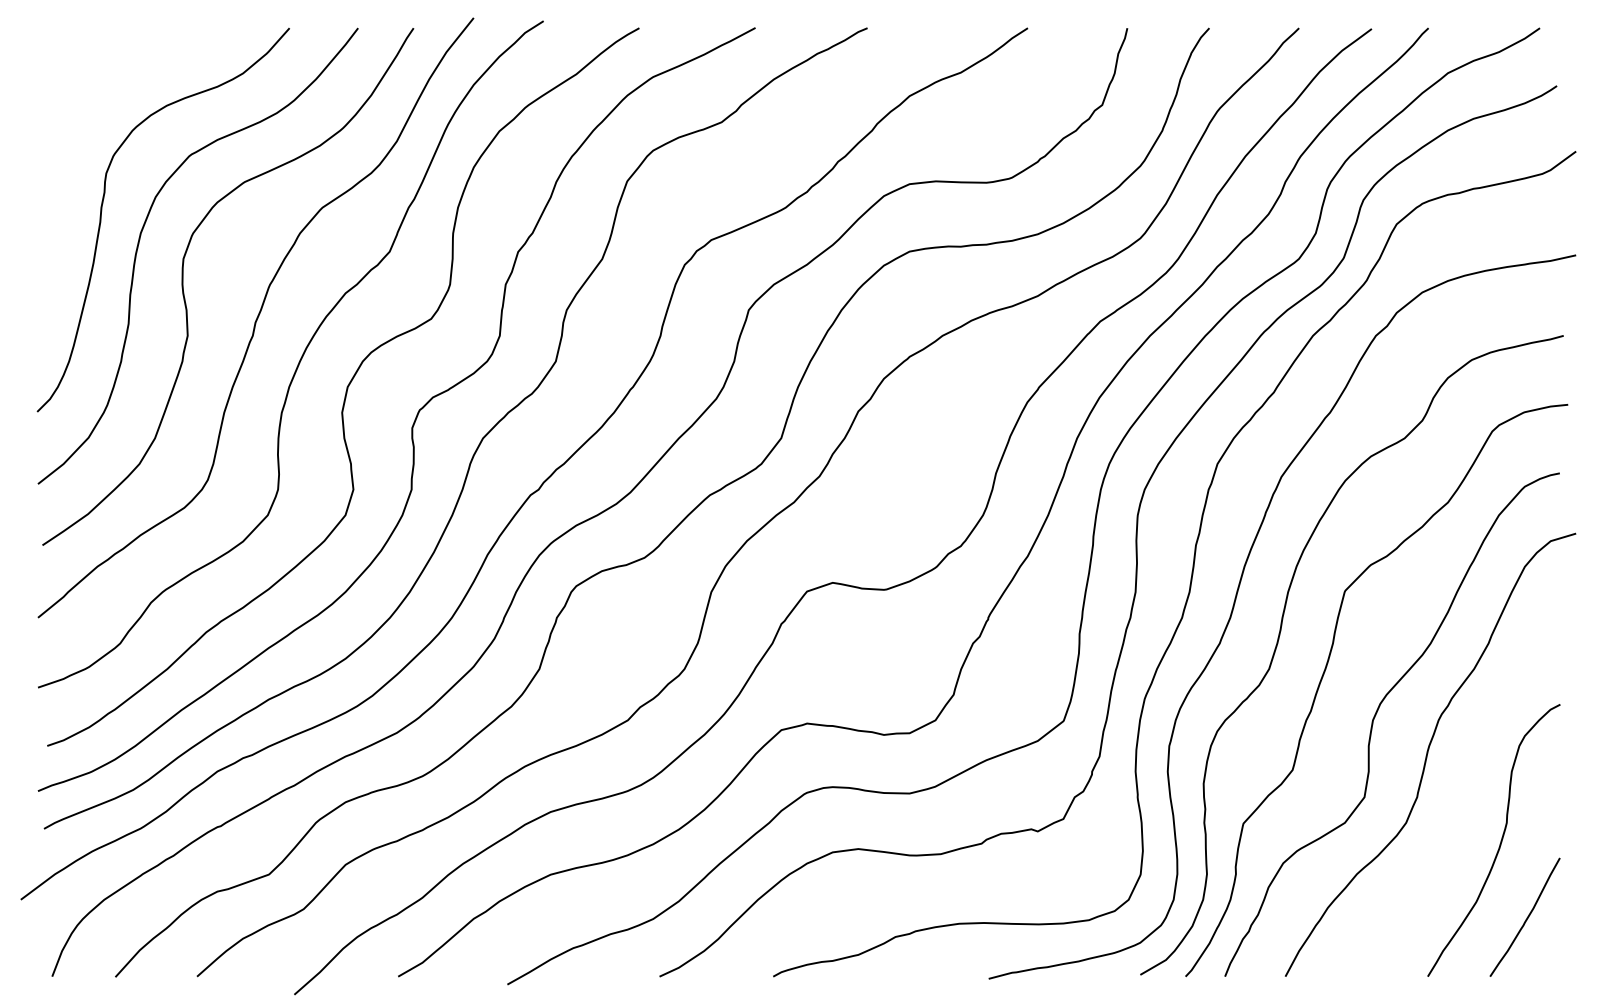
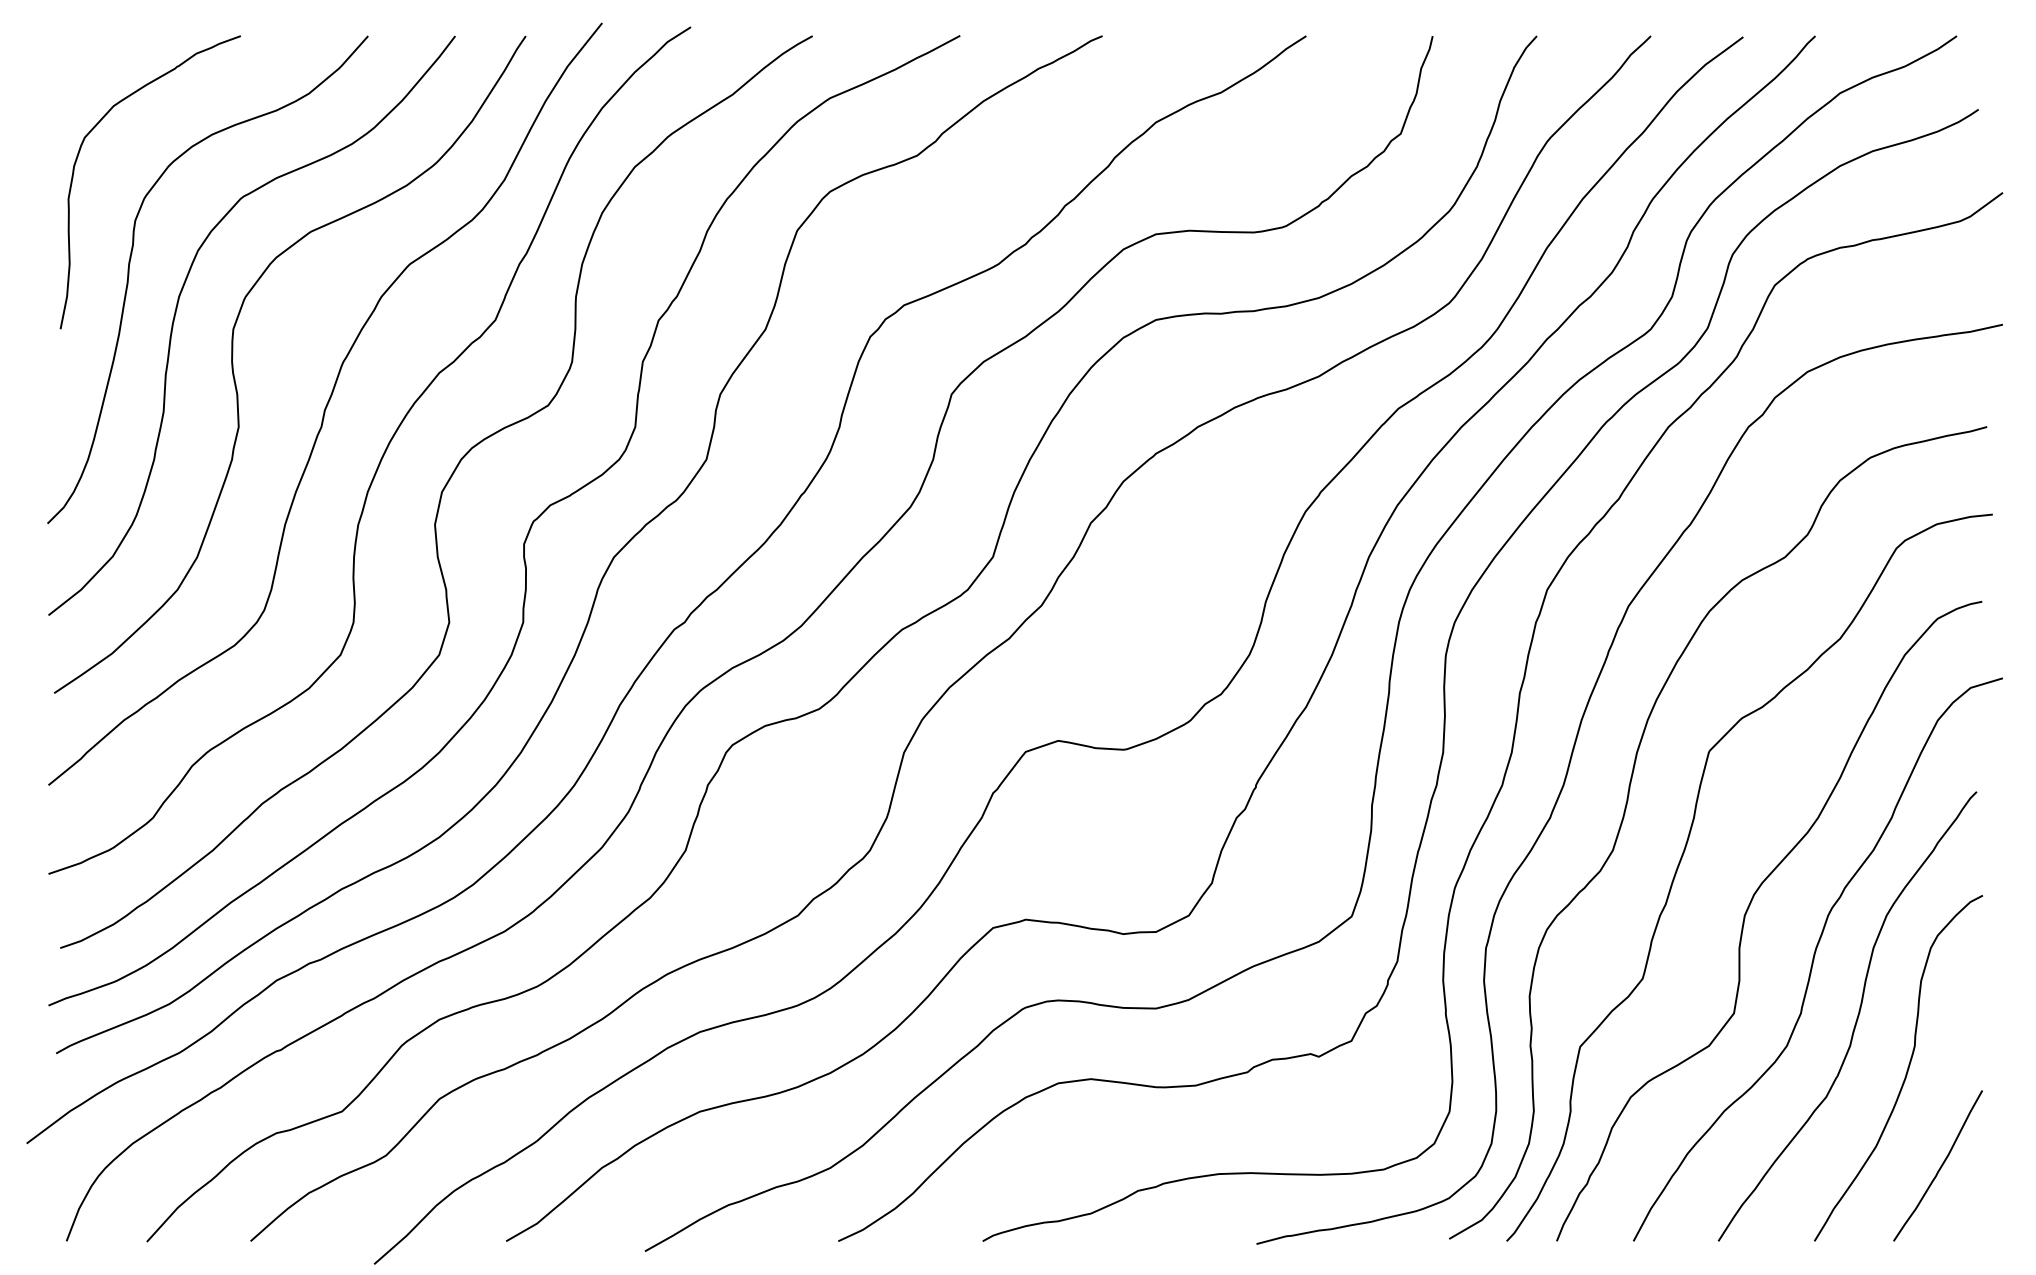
curve: (61, 123) -> (78, 157), added
curve: (1460, 800) -> (1856, 1017), added

